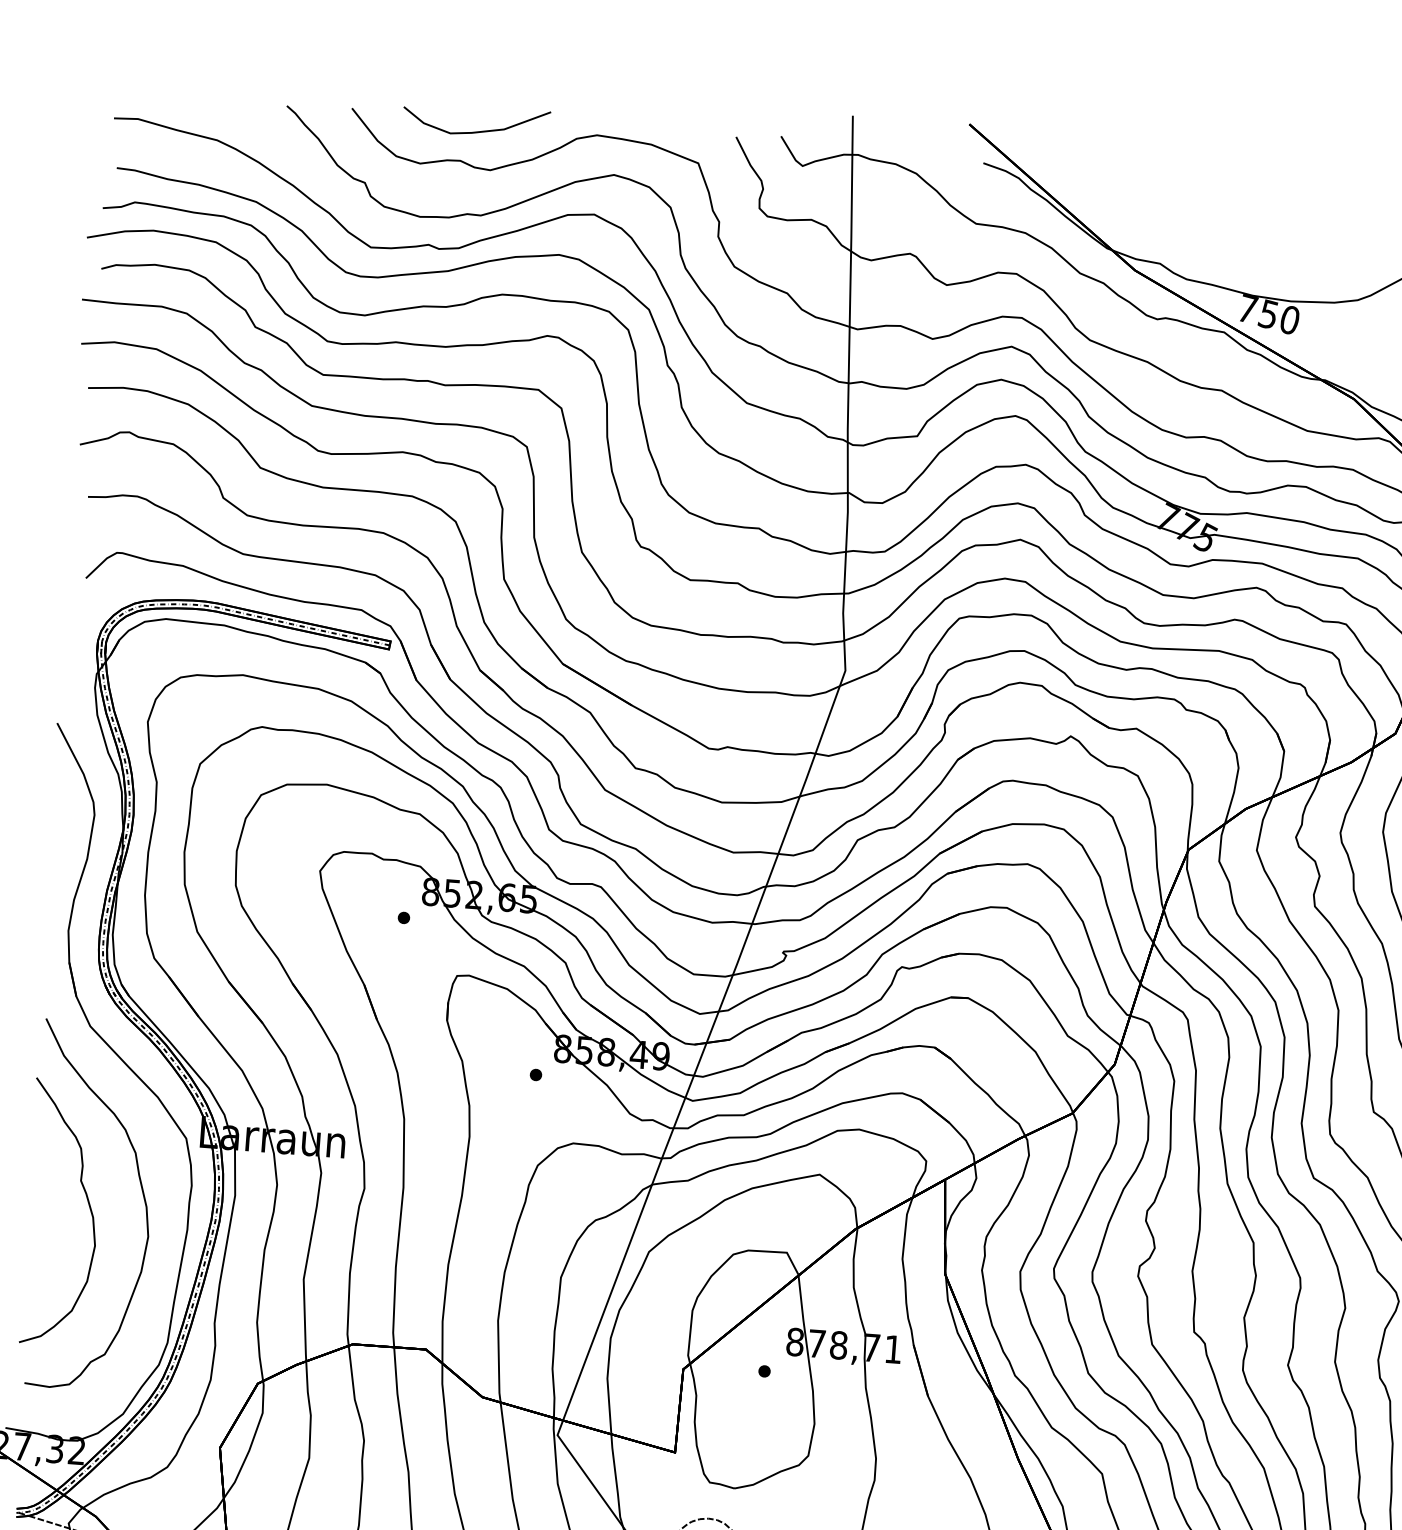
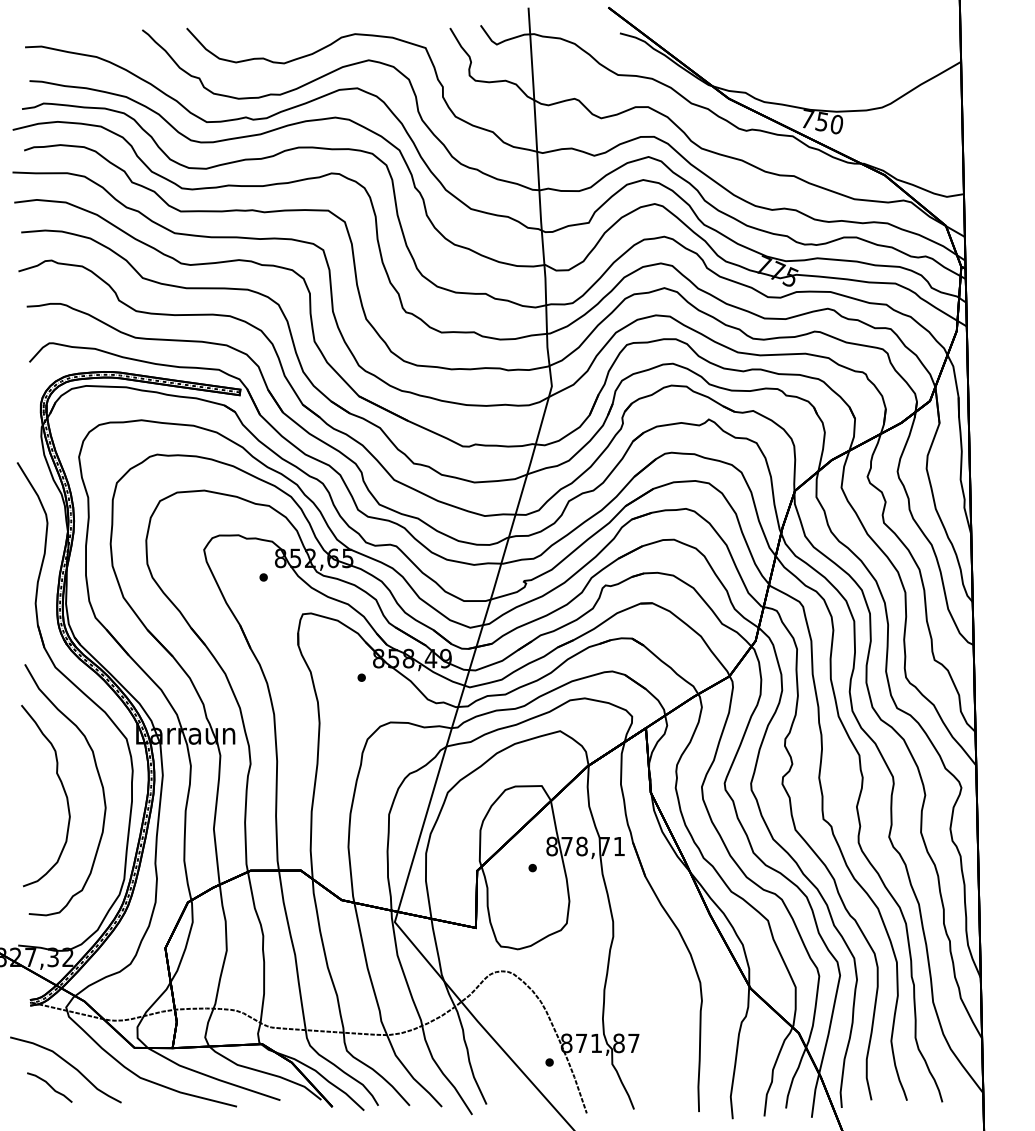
curve: (474, 131) -> (271, 37), removed

